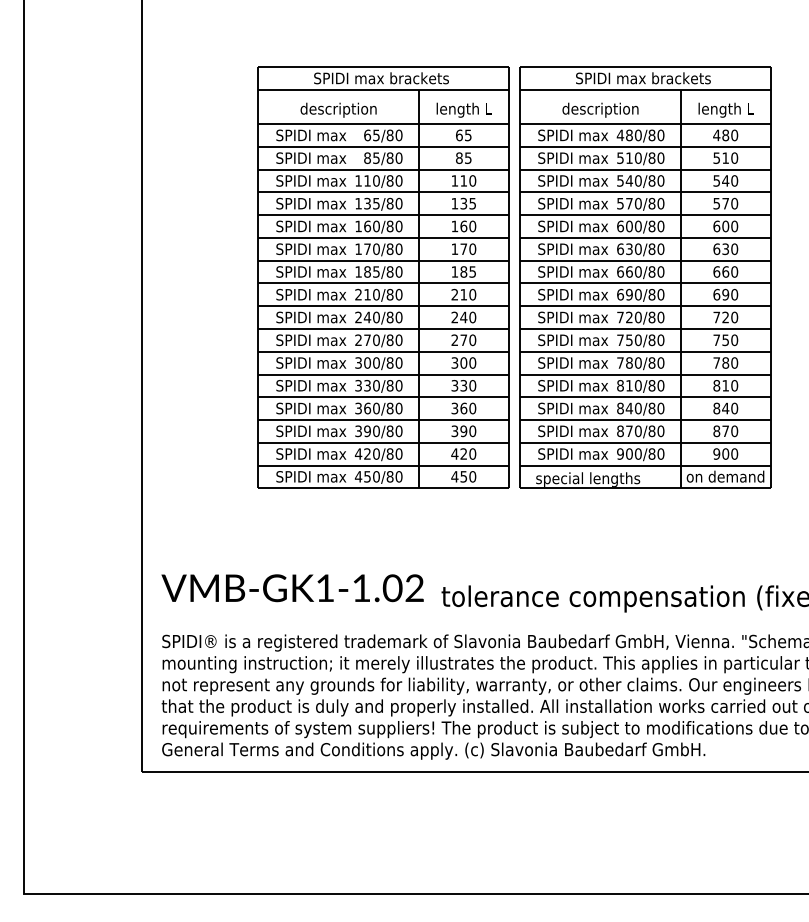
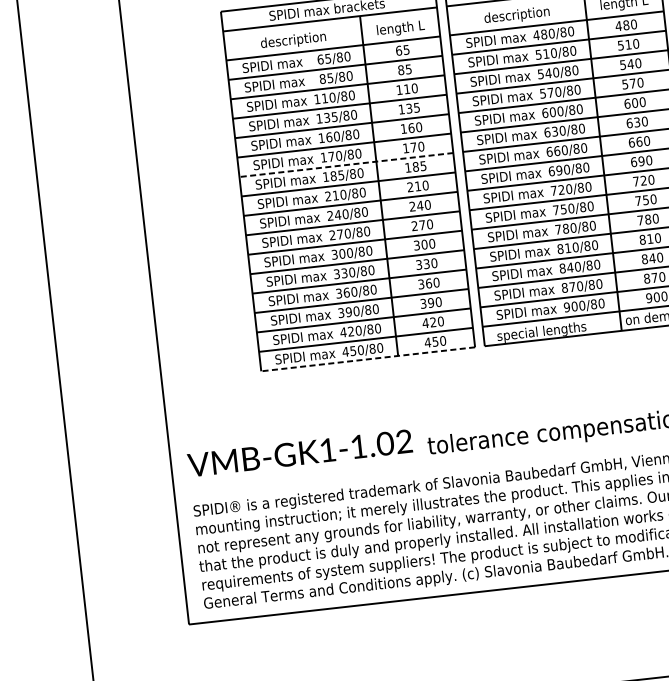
line: (383, 260) -> (346, 164), solid -> dashed
line: (383, 488) -> (368, 359), solid -> dashed

